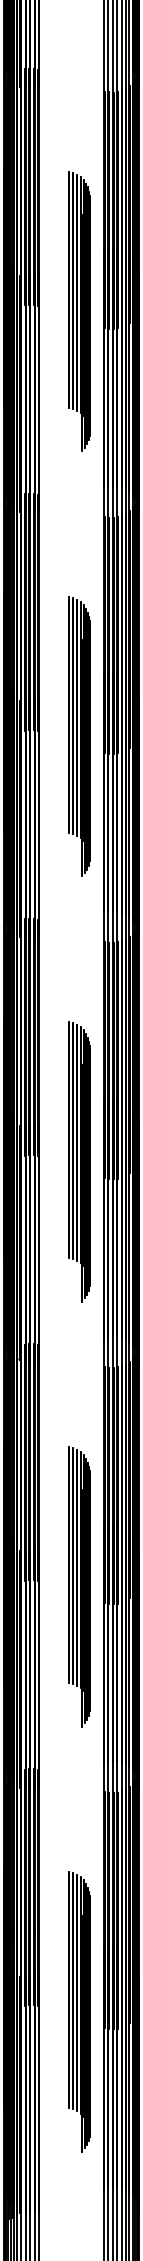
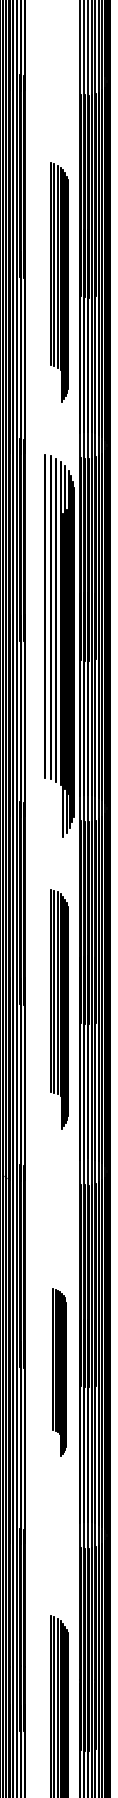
part: (79, 736) -> (59, 645), size x1.6
part: (79, 1586) -> (59, 1372), size x0.7

